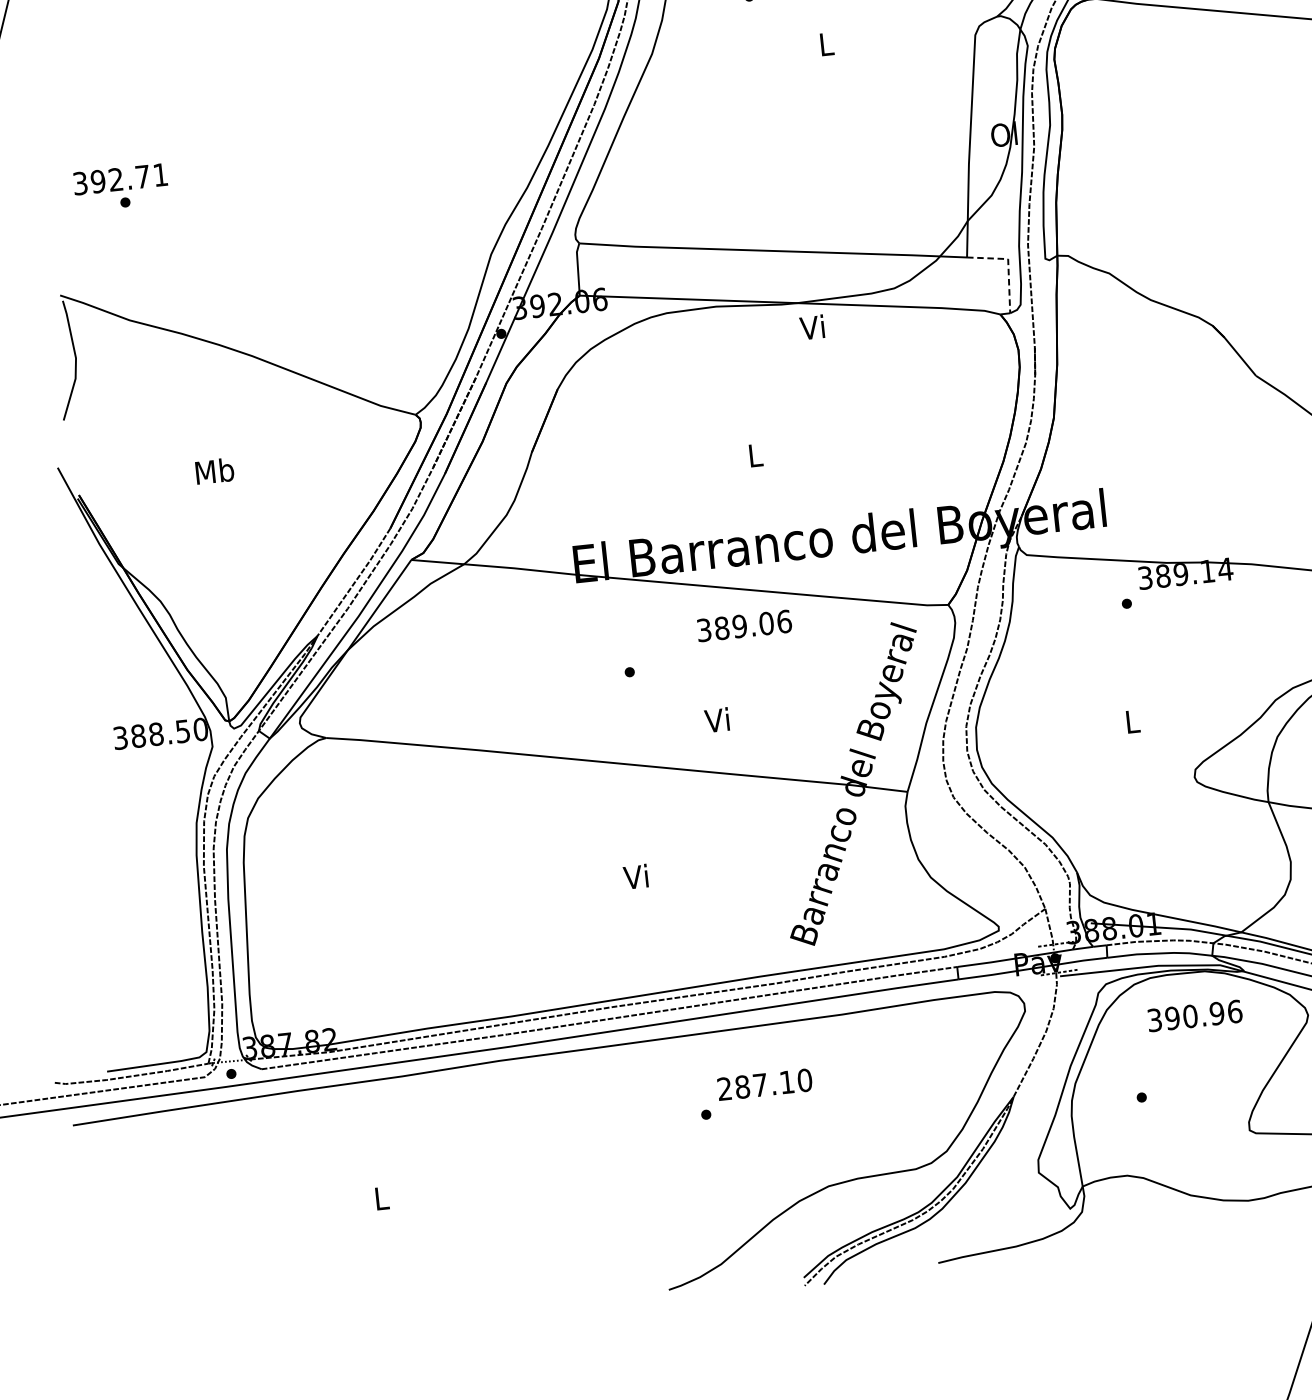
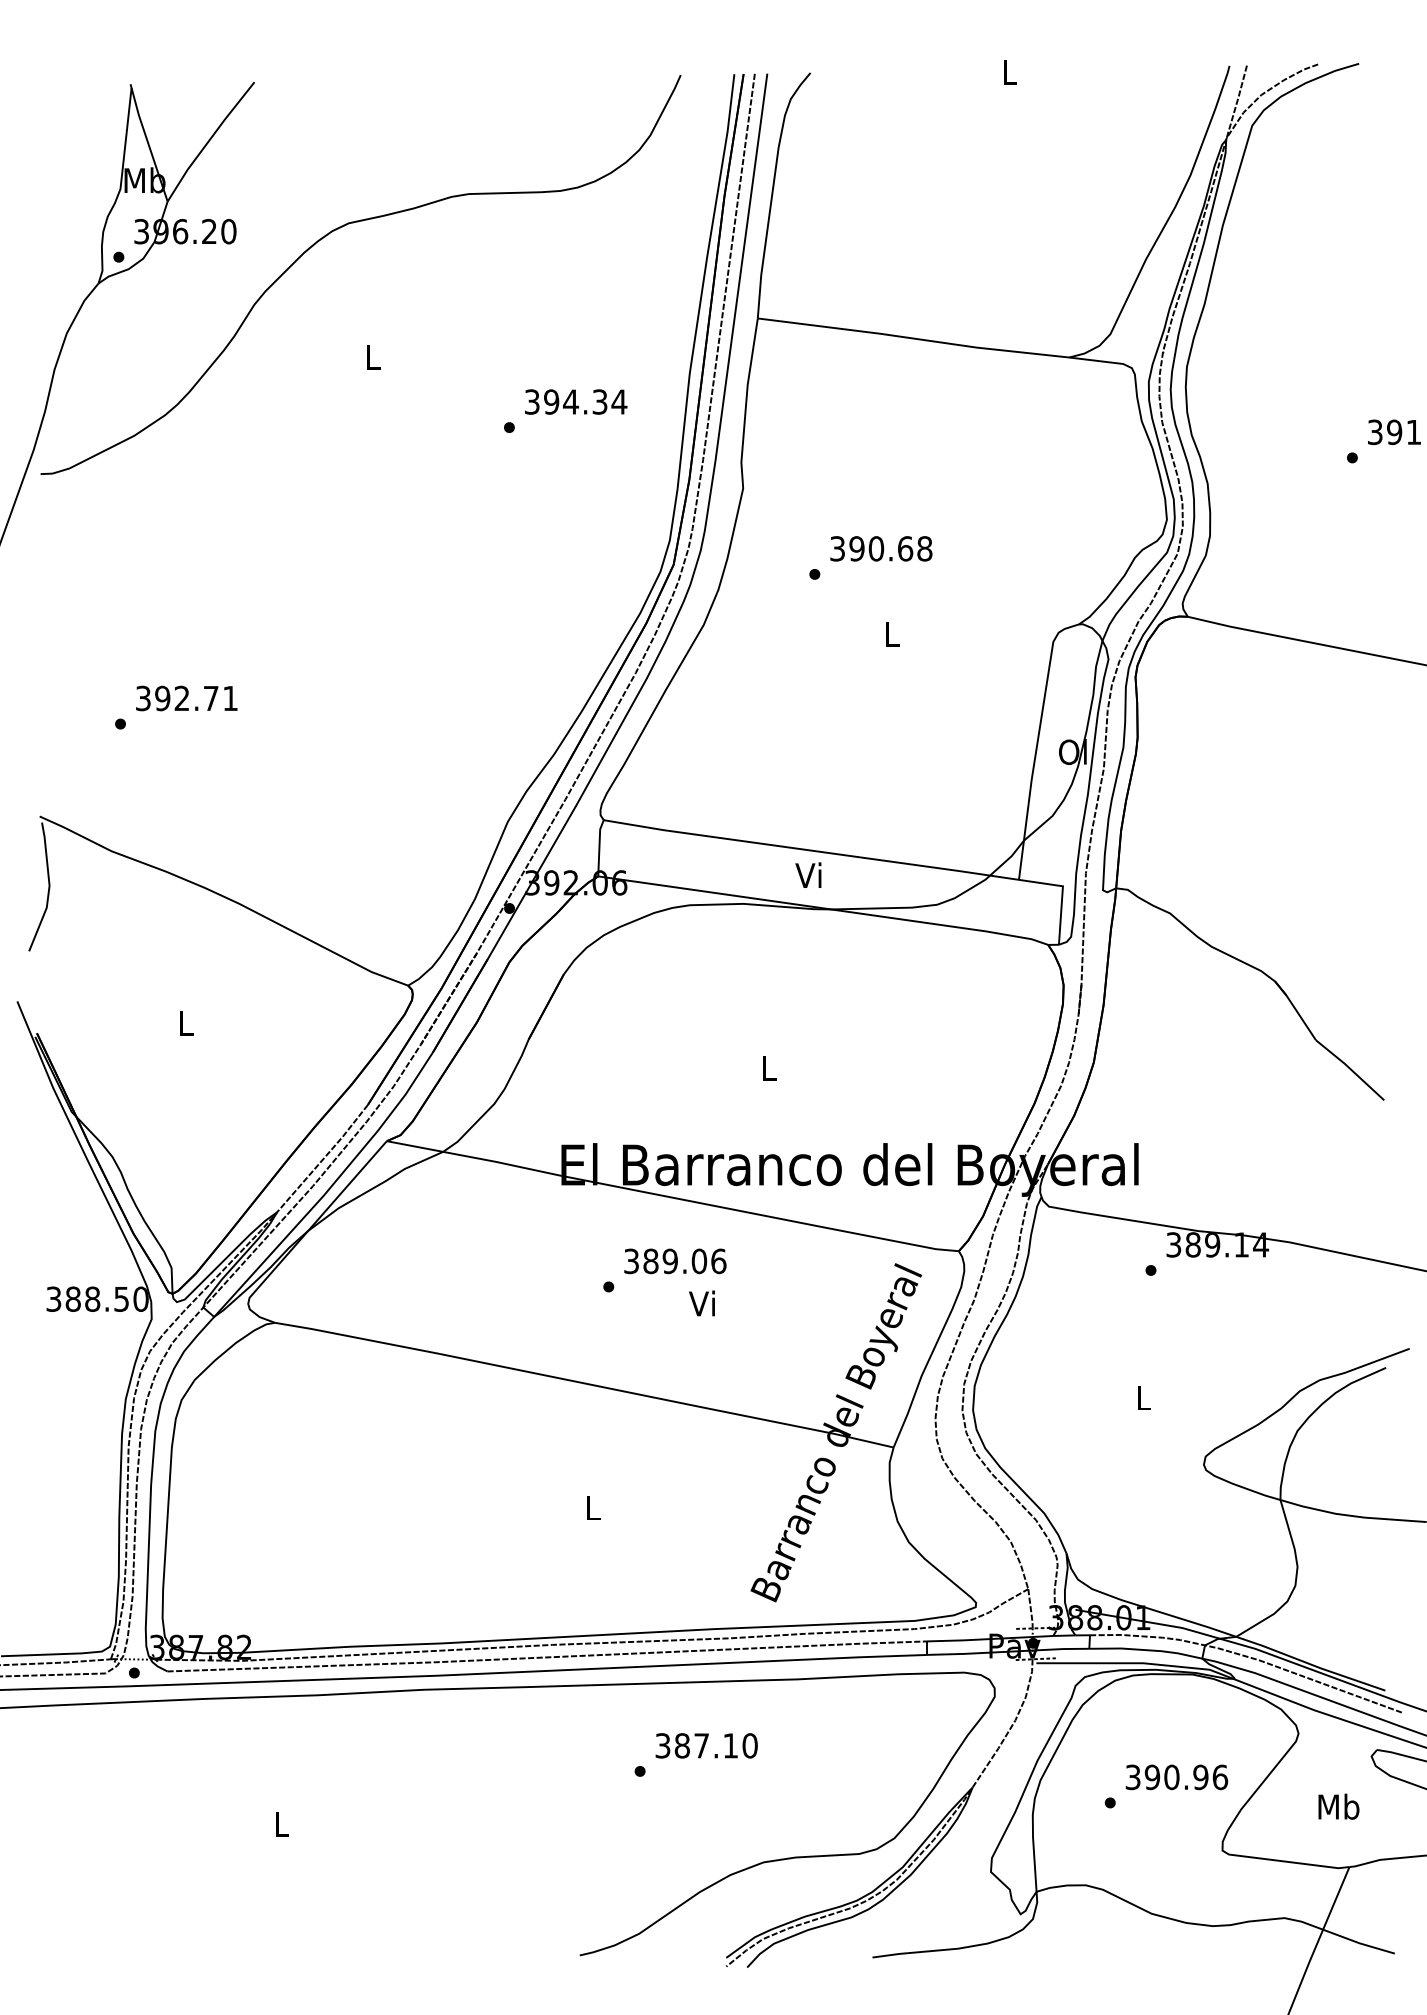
text: (120, 179) -> (186, 698), moved
line: (1008, 265) -> (1062, 893), dashed -> solid
text: (812, 326) -> (808, 874), moved
text: (214, 471) -> (185, 1023), Mb -> L
text: (744, 626) -> (675, 1261), moved
text: (716, 720) -> (701, 1303), moved
text: (635, 876) -> (591, 1507), Vi -> L
text: (1194, 1016) -> (1176, 1777), moved
text: (724, 1088) -> (662, 1745), 287.10 -> 387.10

